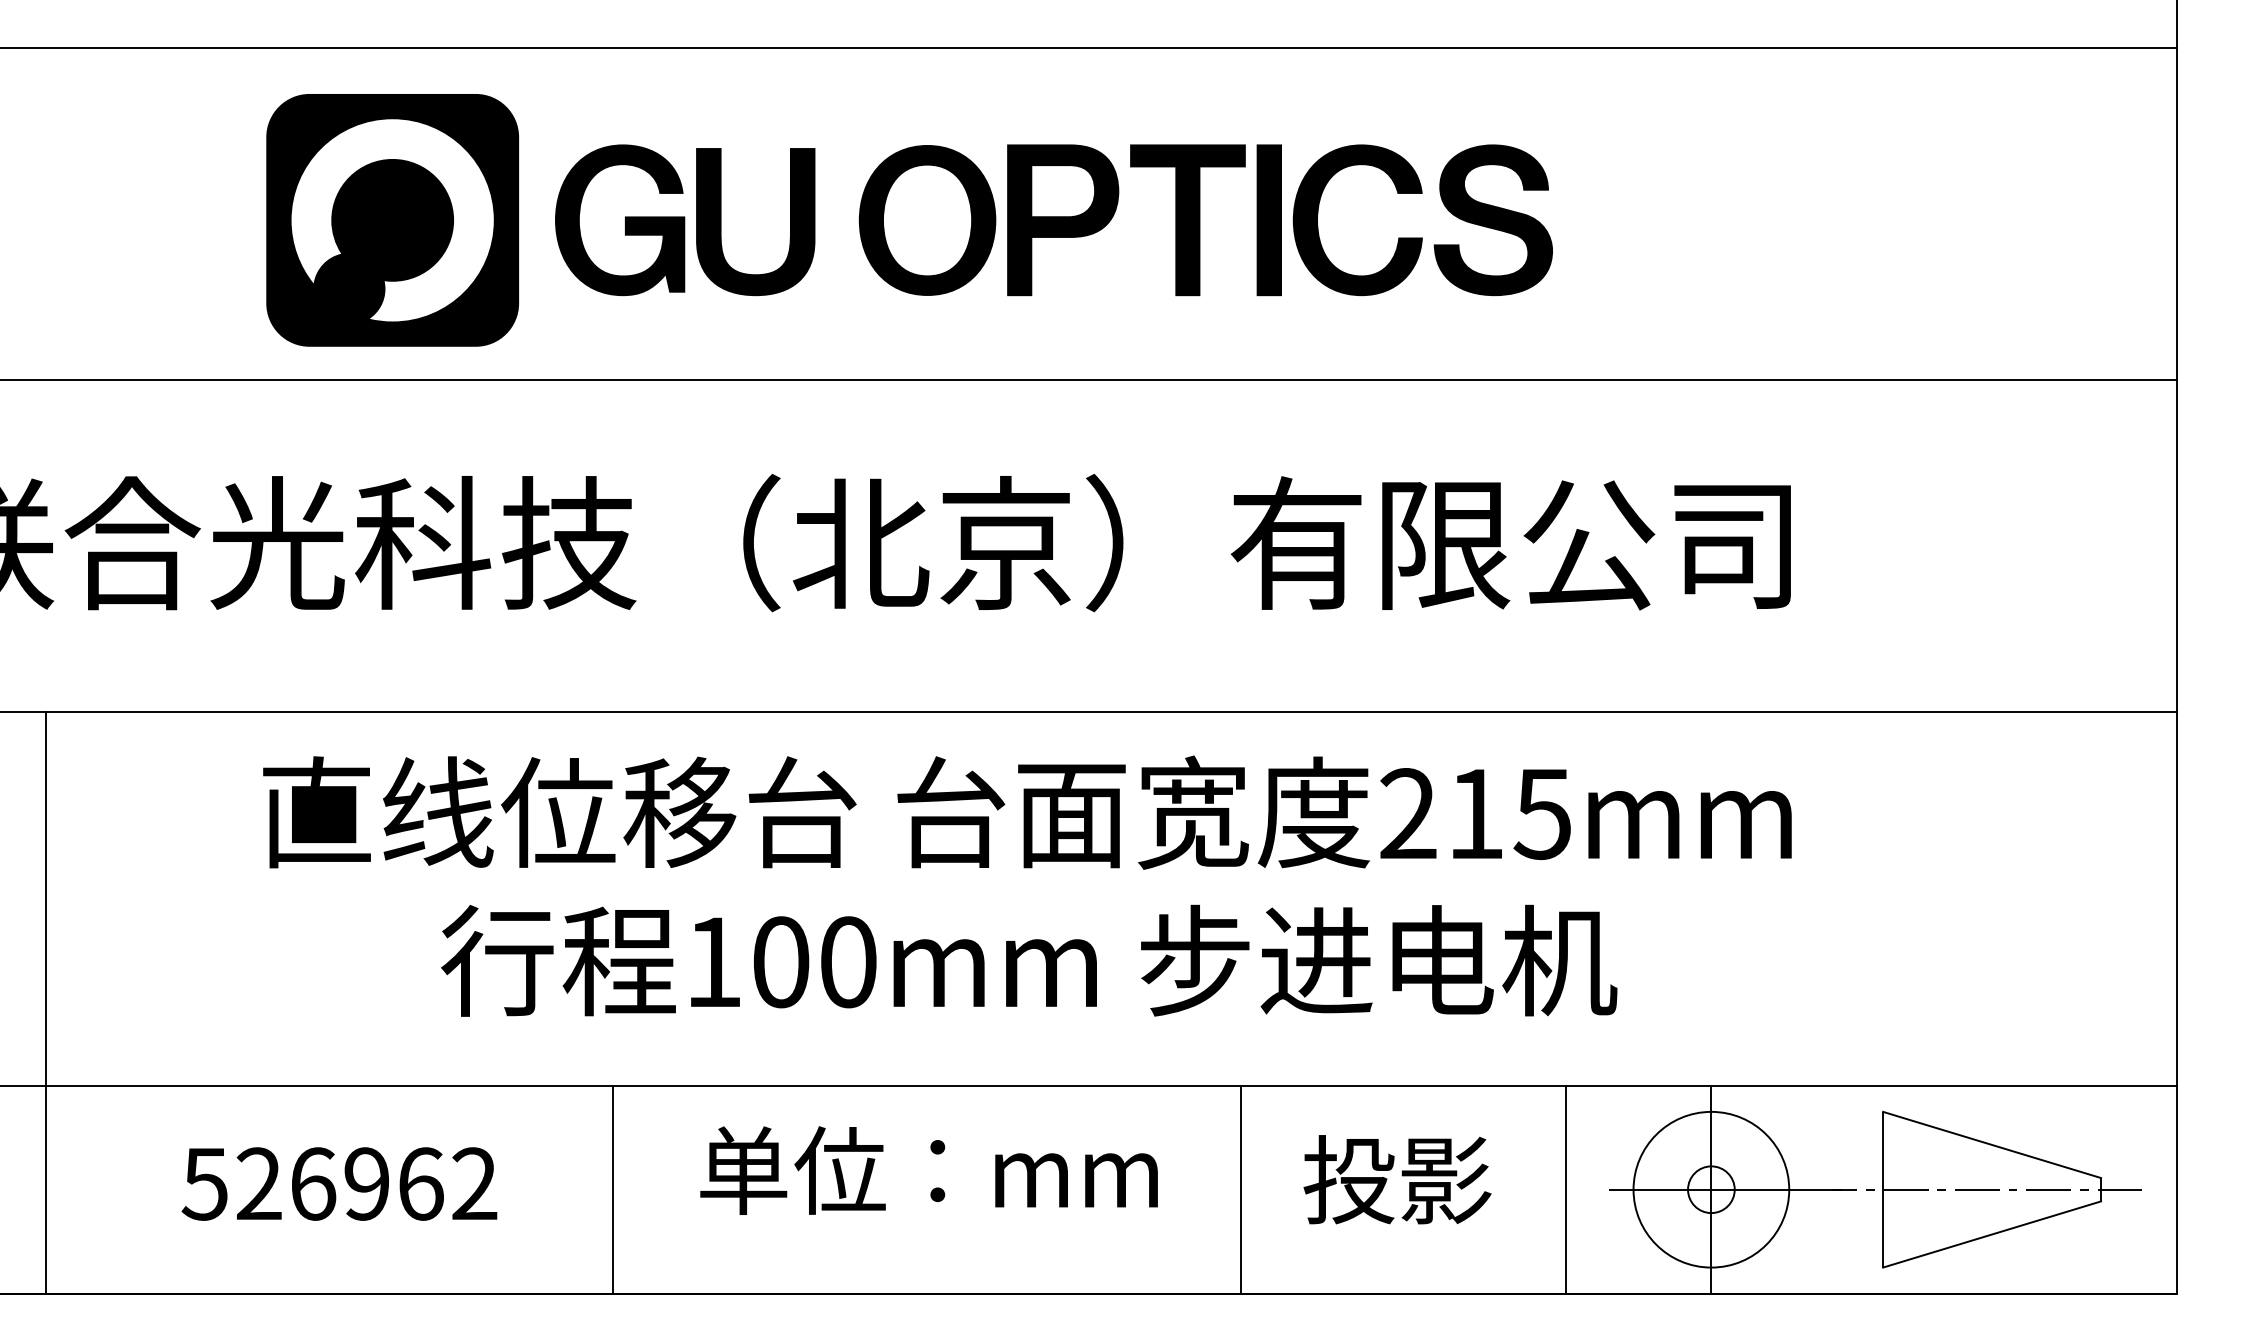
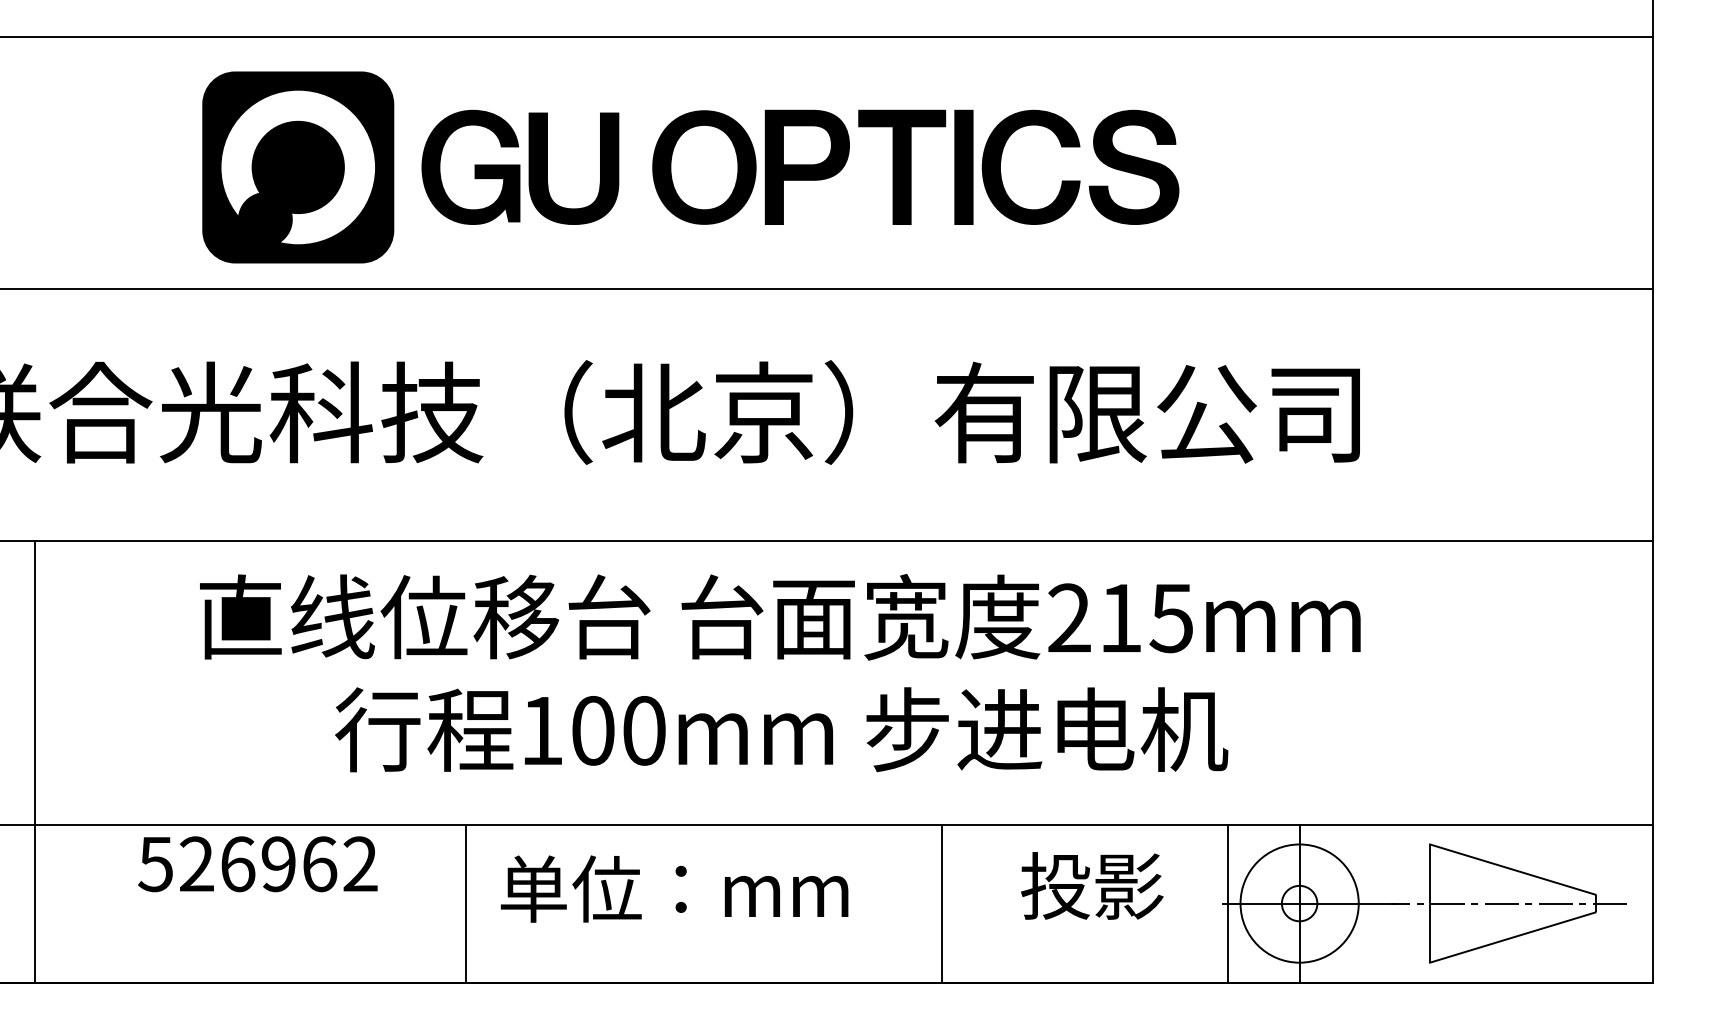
text: (928, 1169) -> (674, 888), moved
text: (1397, 1179) -> (1092, 885), moved
text: (338, 1184) -> (257, 864), moved
line: (1565, 1189) -> (1227, 903), moved

